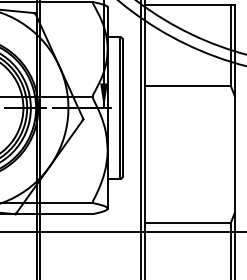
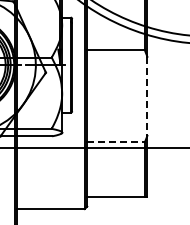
line: (234, 154) -> (147, 96), solid -> dashed
line: (188, 223) -> (116, 142), solid -> dashed

